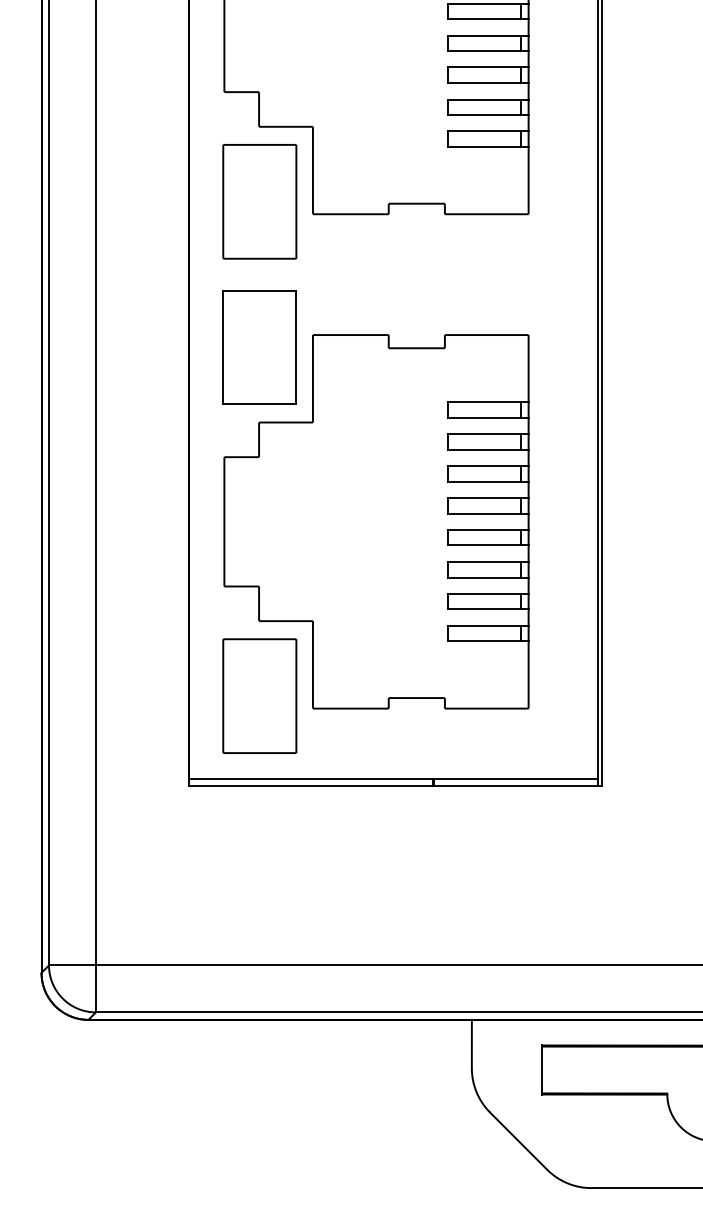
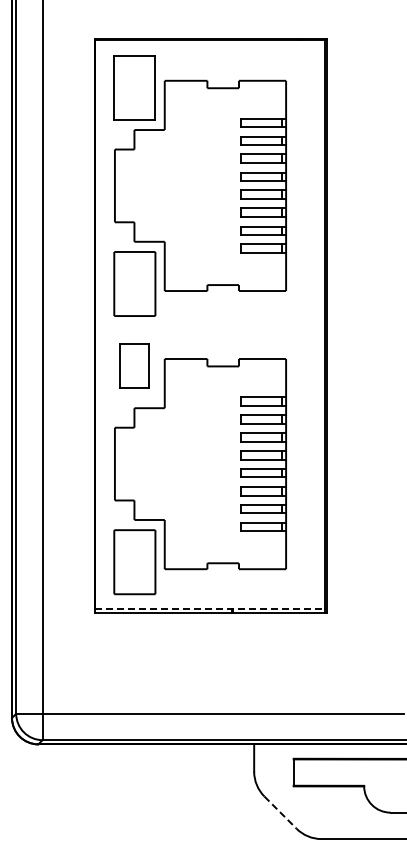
part: (259, 346) -> (134, 365), size x0.7
line: (394, 778) -> (210, 608), solid -> dashed
line: (518, 1140) -> (280, 812), solid -> dashed

